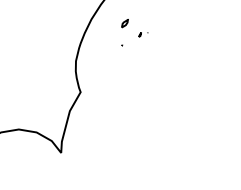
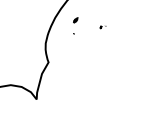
part: (142, 35) -> (102, 27), moved

